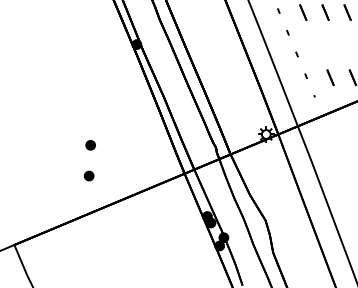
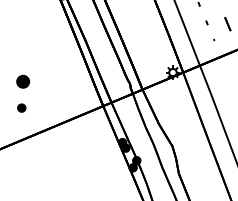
part: (90, 145) -> (22, 82), size x1.6

